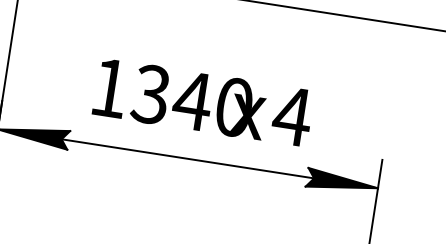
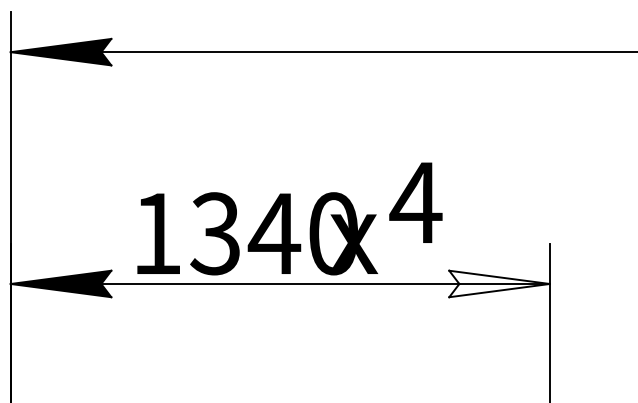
text: (180, 98) -> (257, 233), moved
fill: (342, 182) -> (499, 283), removed

